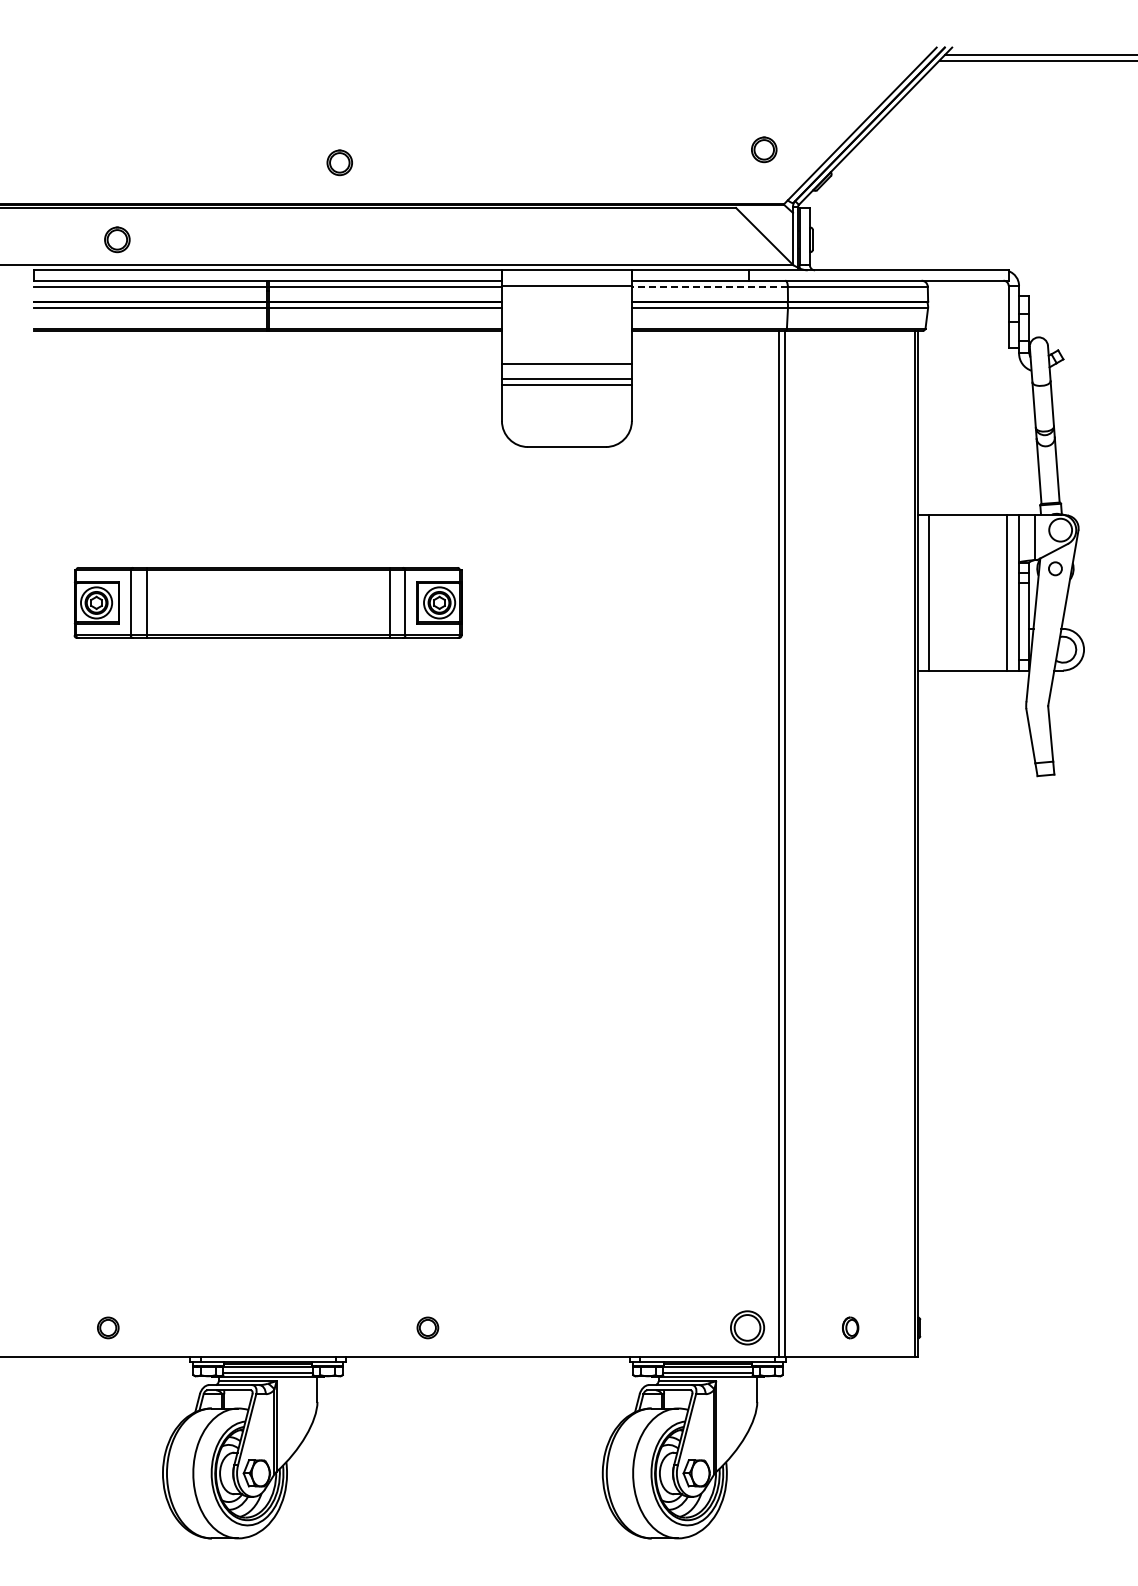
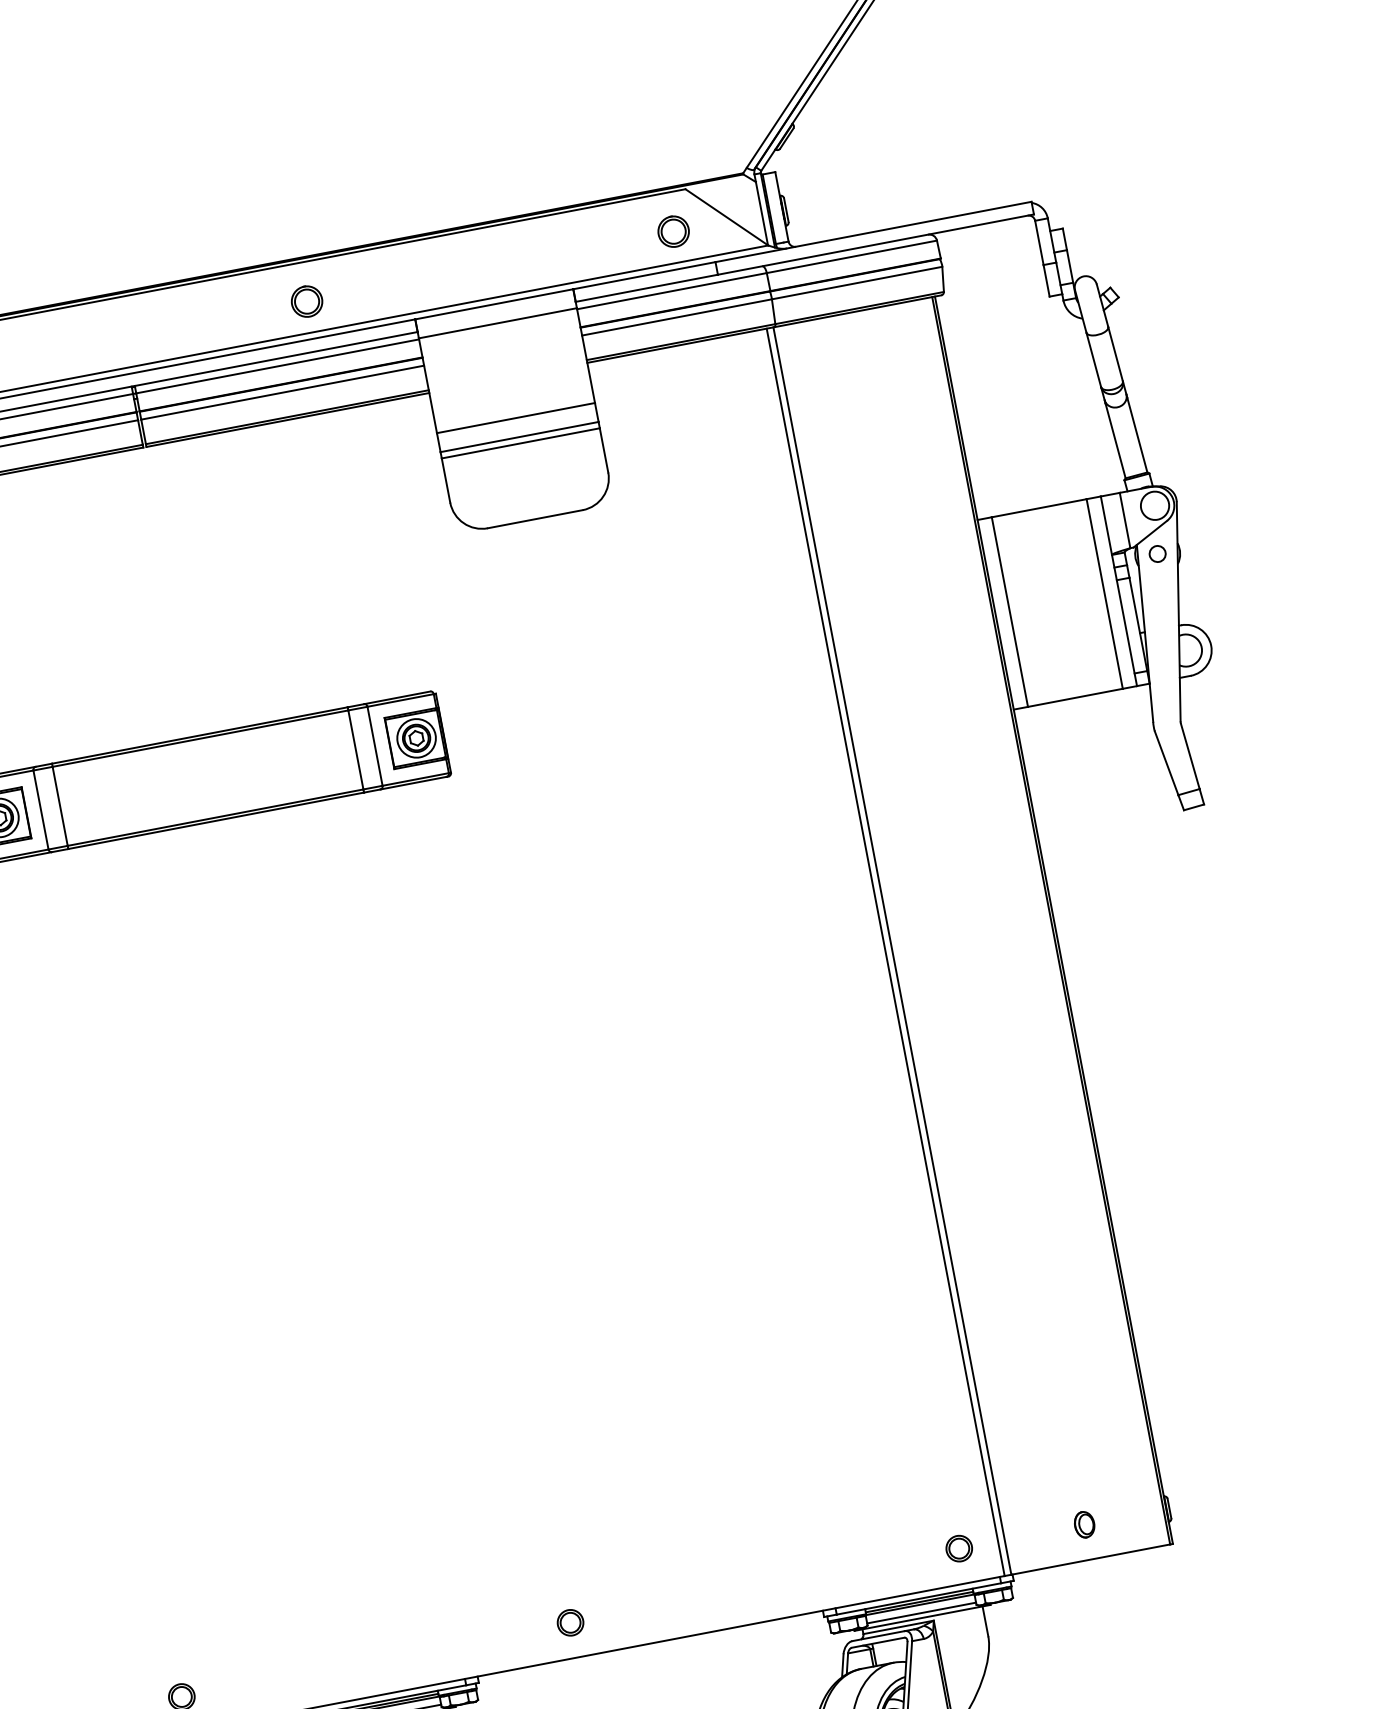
part: (764, 149) -> (673, 231), moved
part: (339, 162) -> (306, 301), moved
line: (709, 286) -> (671, 290), dashed -> solid
part: (747, 1327) -> (959, 1548), size x0.62

